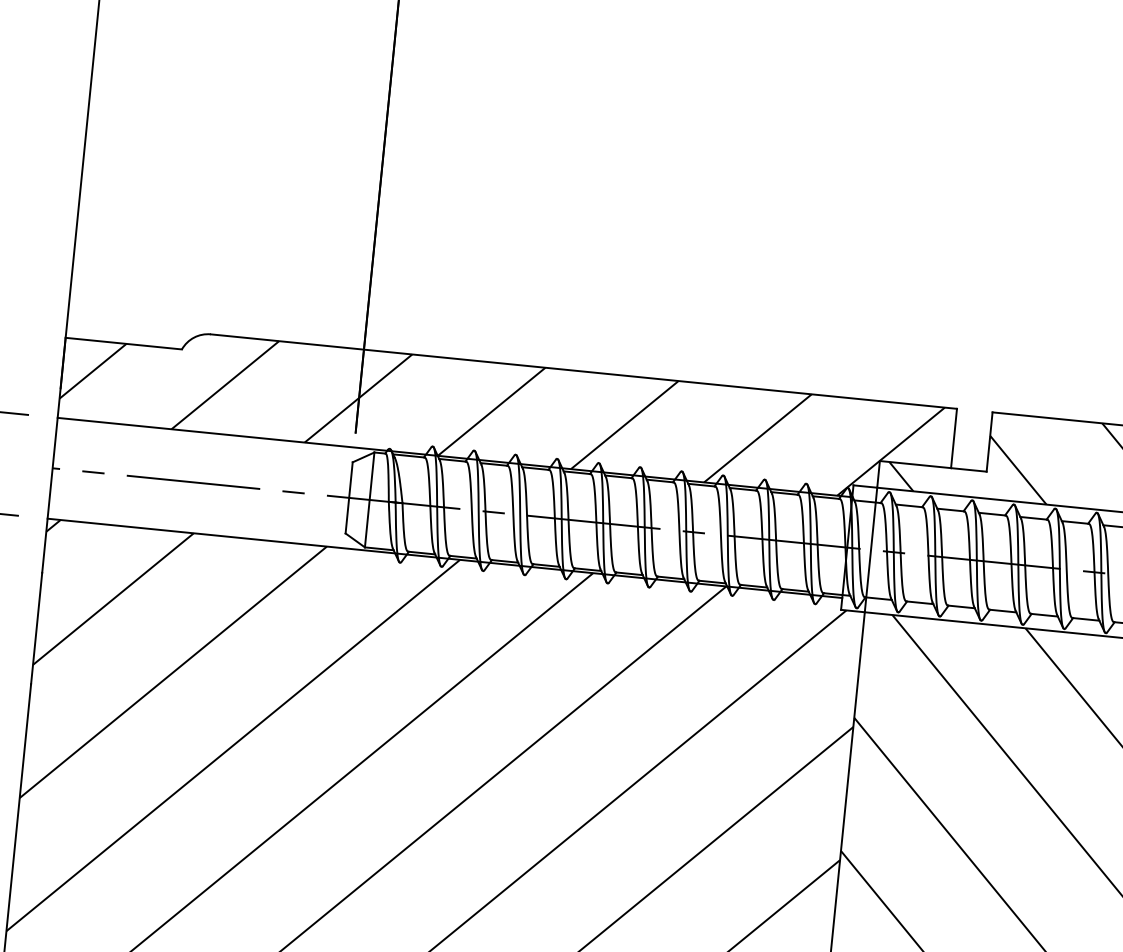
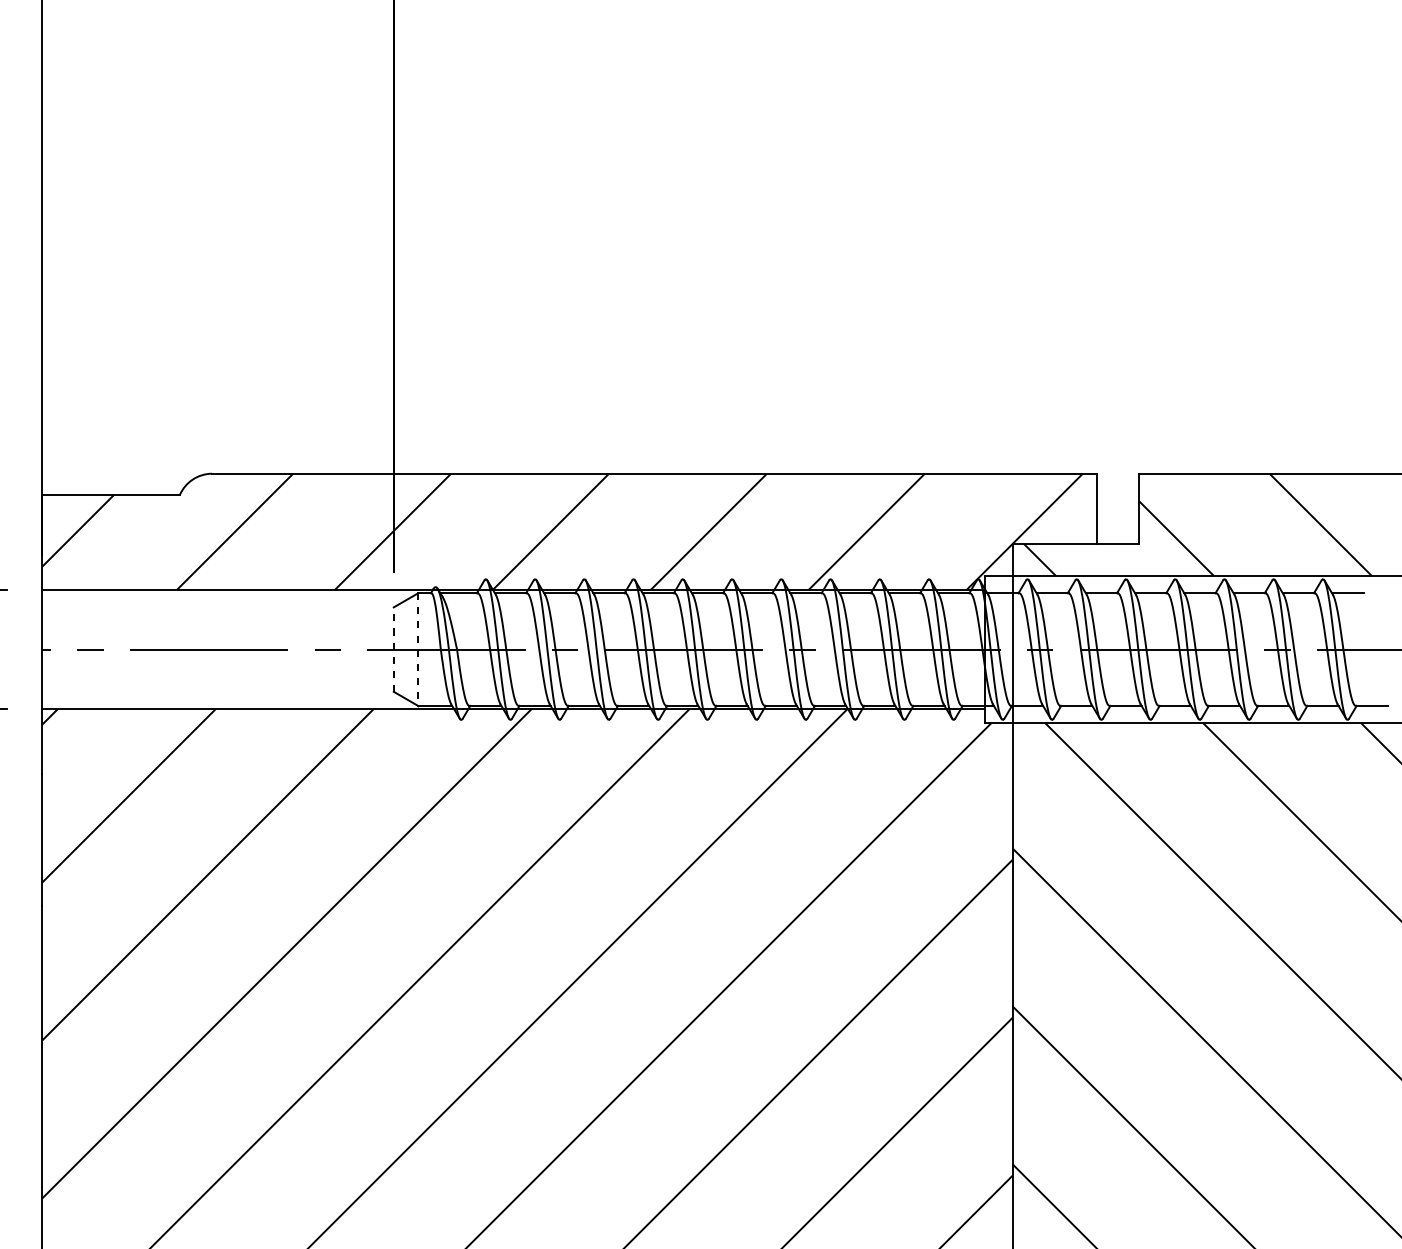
line: (348, 497) -> (393, 649), solid -> dashed
line: (369, 500) -> (418, 650), solid -> dashed

